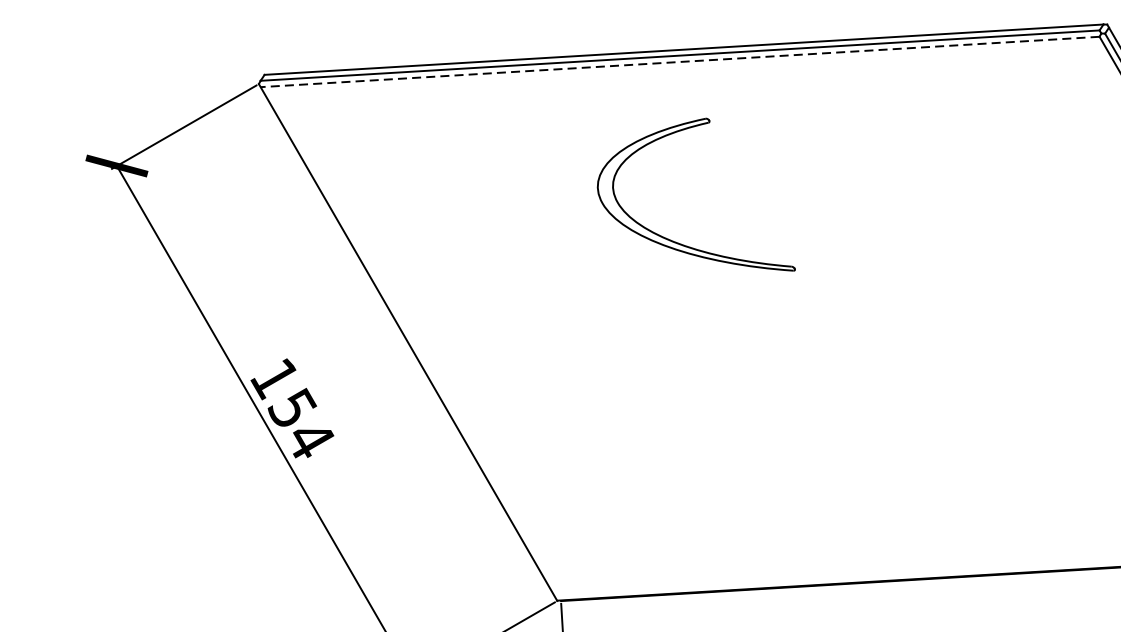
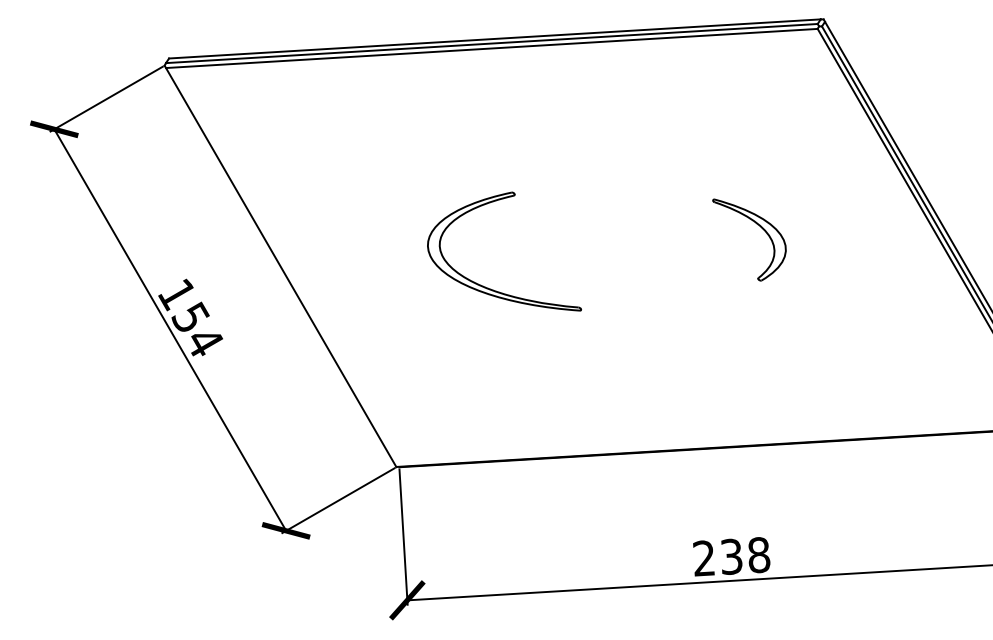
line: (679, 61) -> (491, 48), dashed -> solid
part: (675, 240) -> (488, 287), moved
part: (1025, 292) -> (760, 227), added

